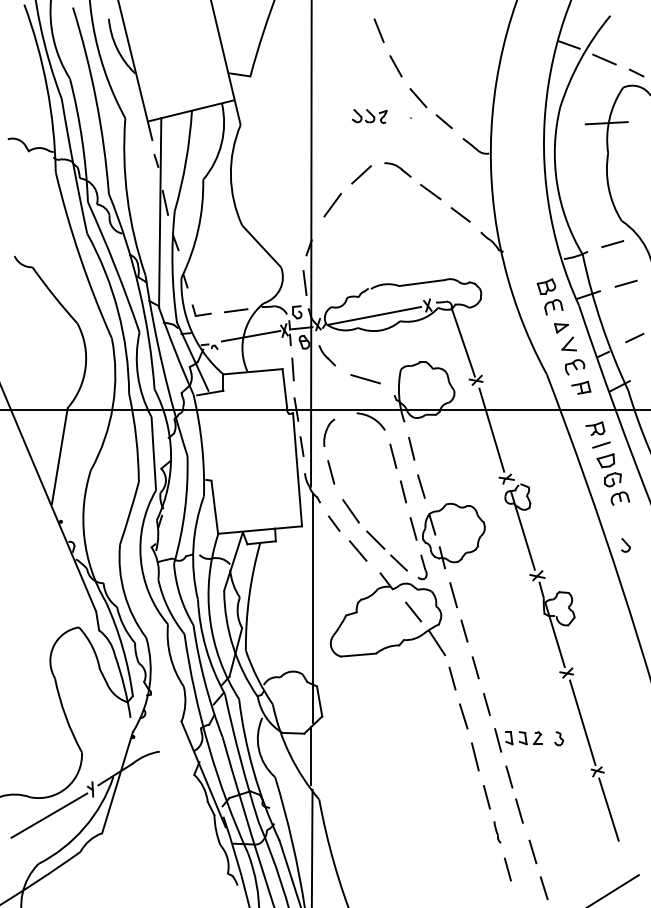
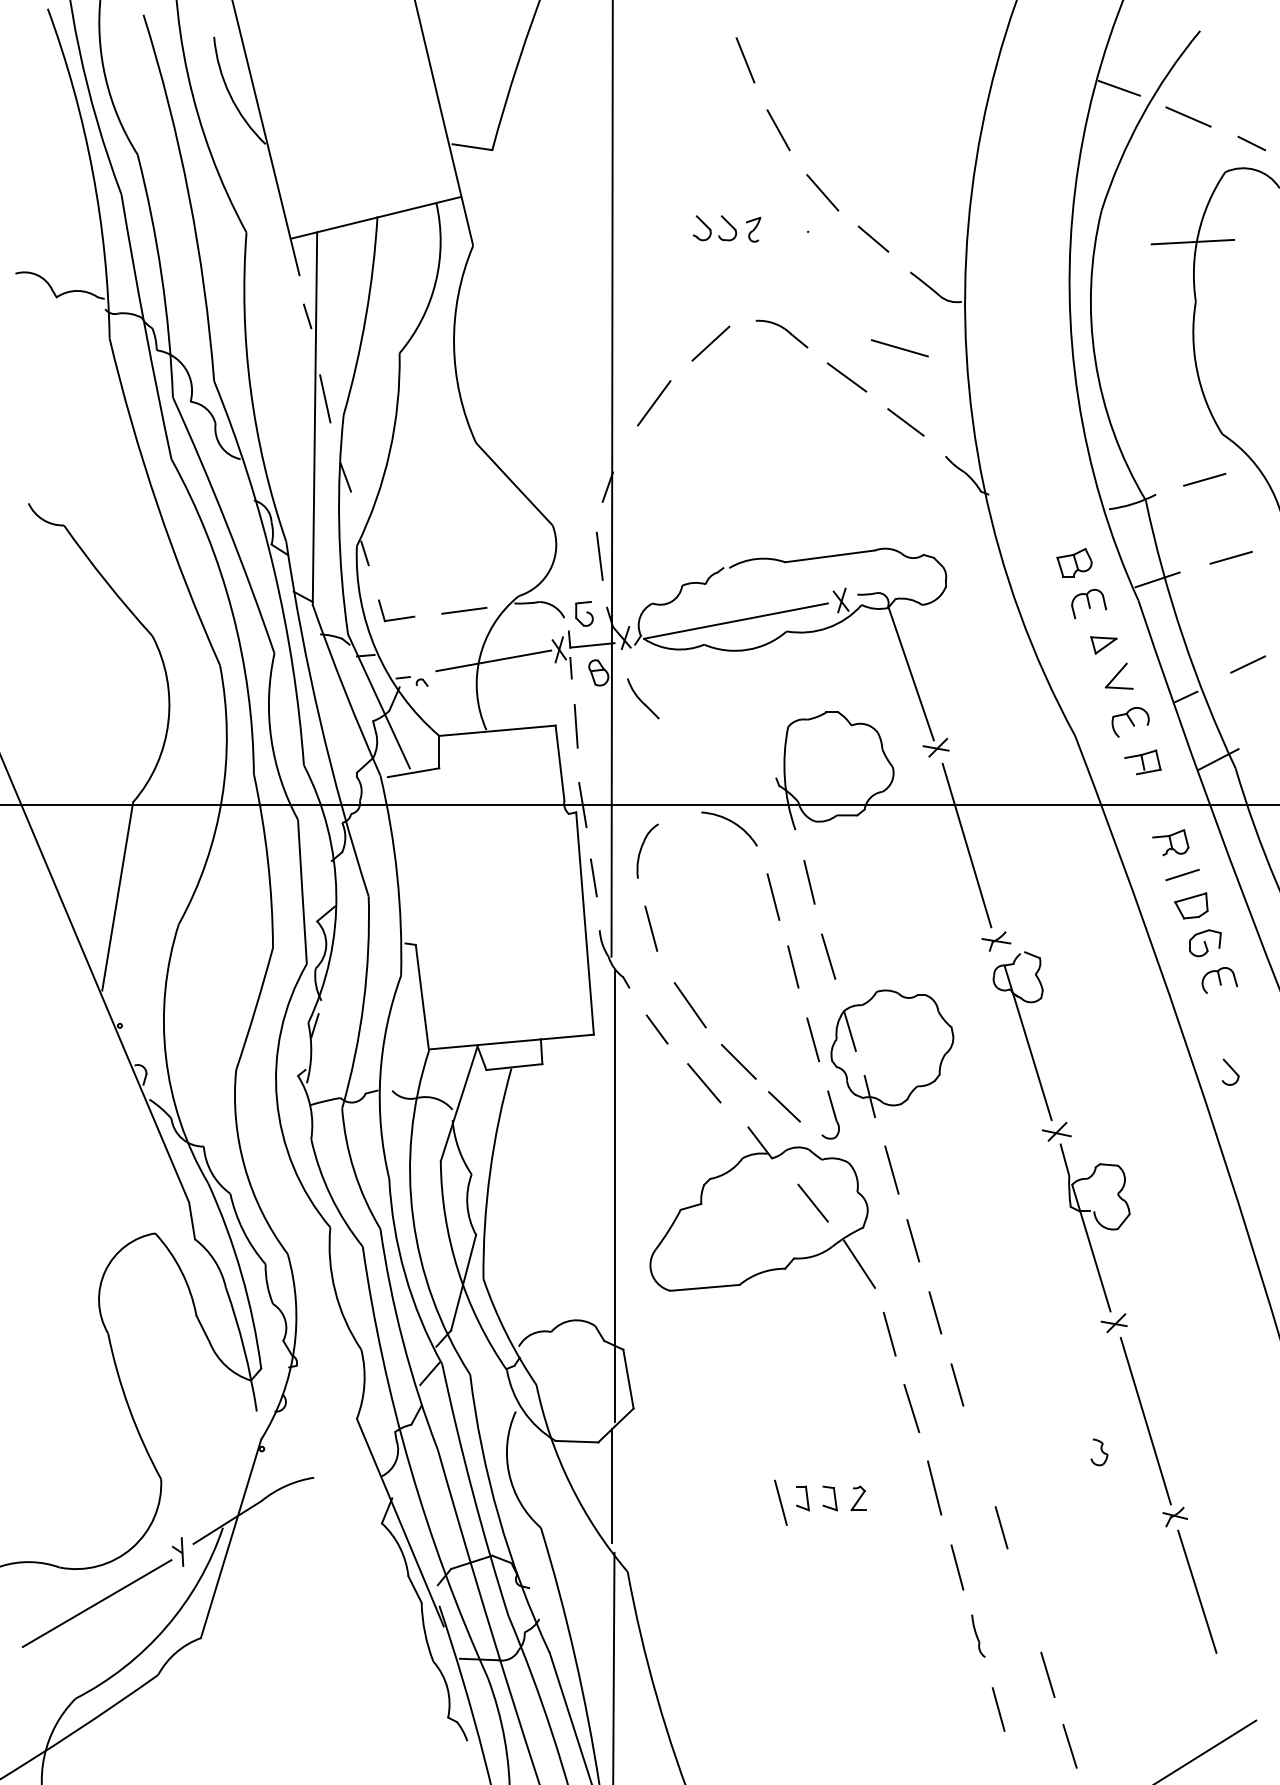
line: (365, 379) -> (899, 348), moved
part: (518, 740) -> (820, 1503), moved
line: (519, 810) -> (1021, 1593), removed

